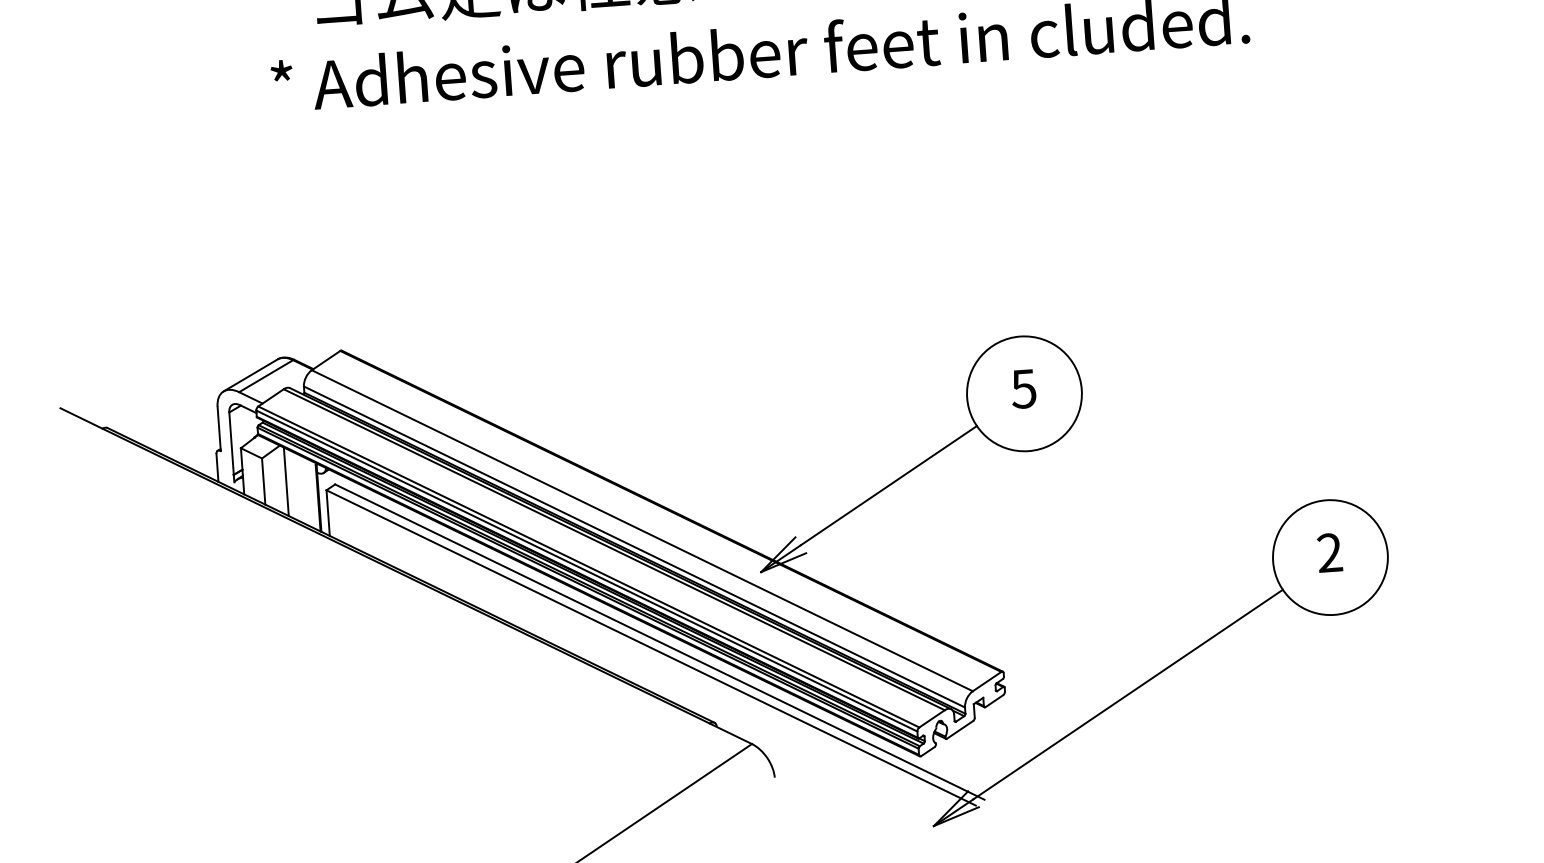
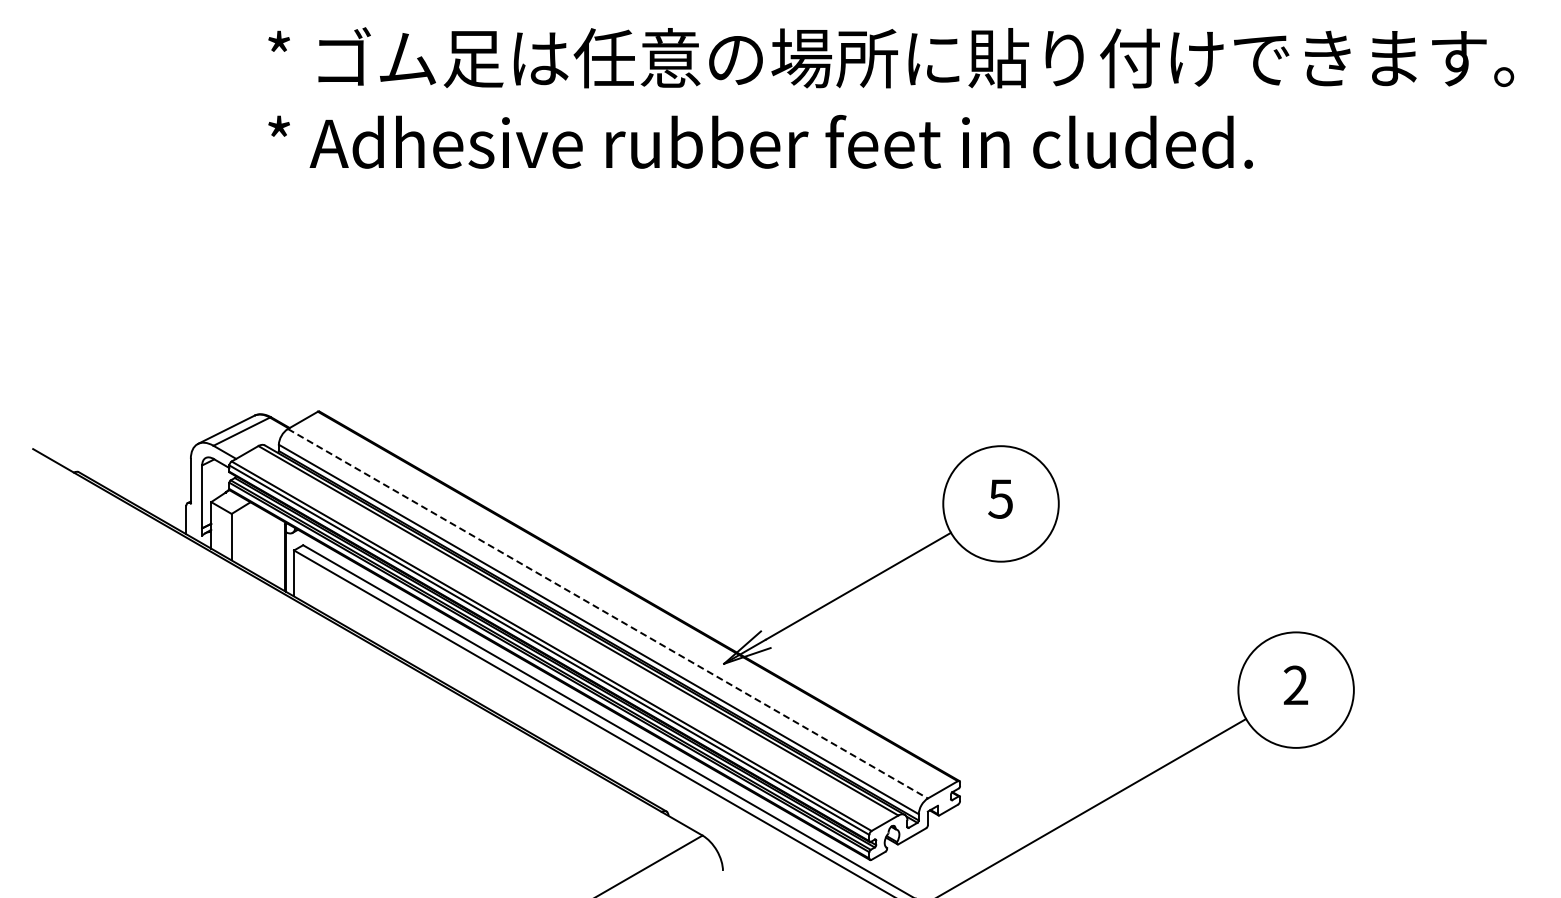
line: (286, 481) -> (254, 538), removed
line: (642, 531) -> (608, 614), solid -> dashed

